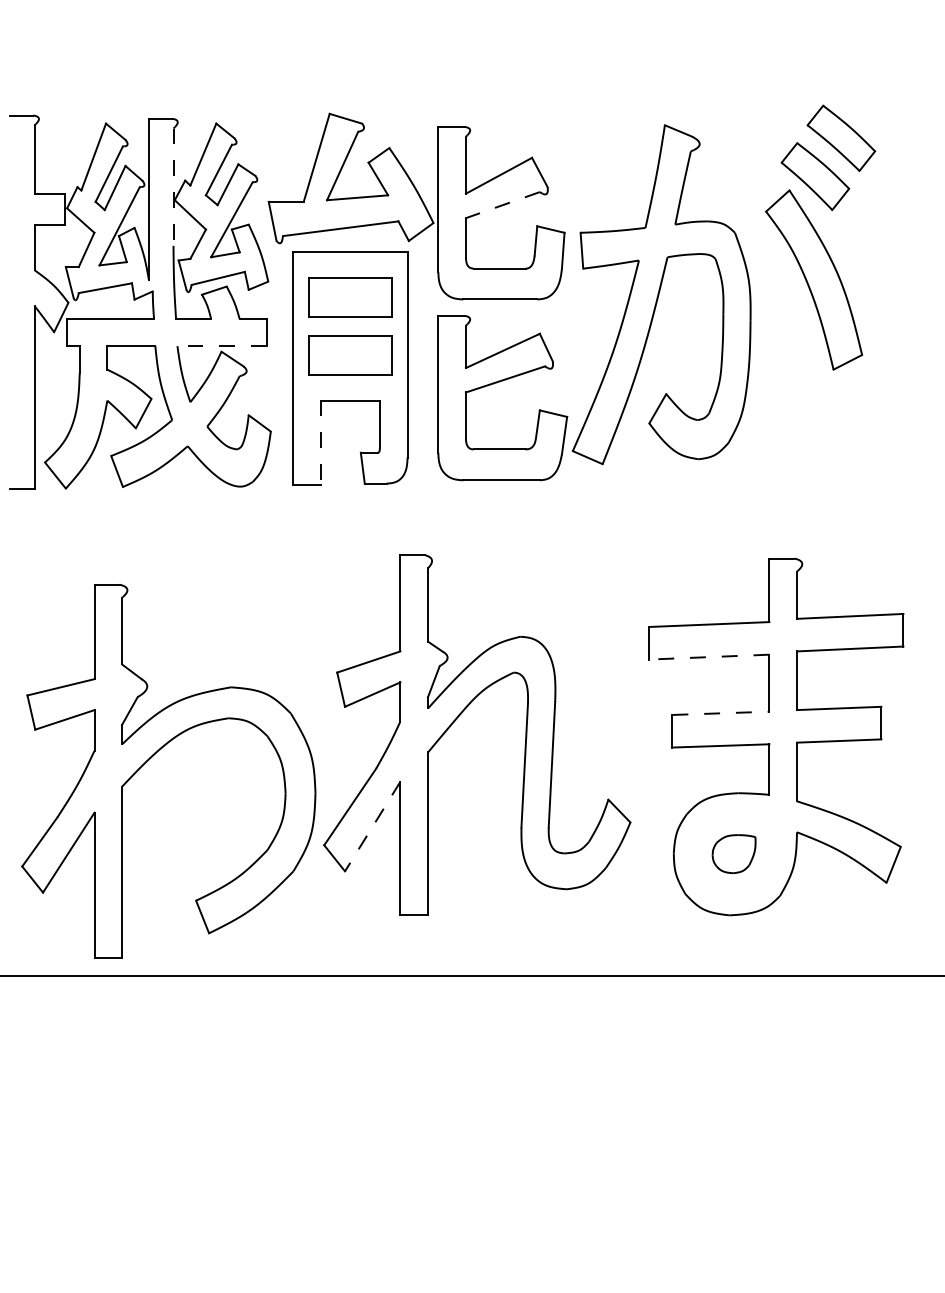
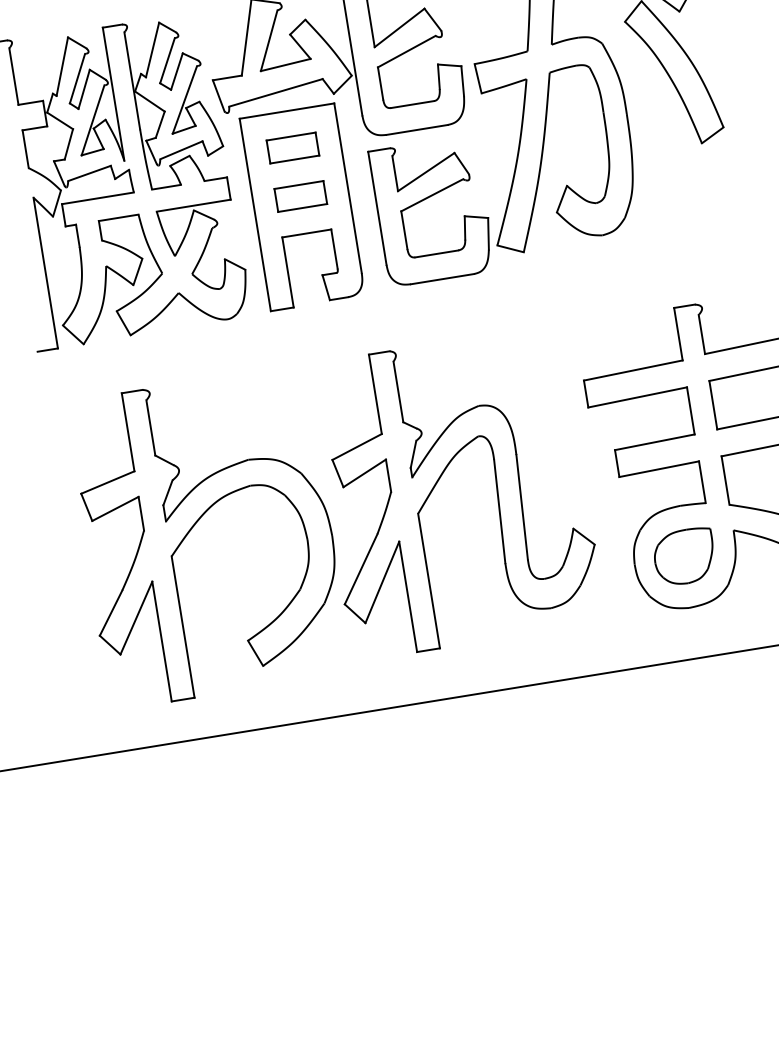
line: (173, 187) -> (132, 81), dashed -> solid
line: (502, 205) -> (406, 52), dashed -> solid
part: (350, 296) -> (293, 147), size x0.71
line: (222, 346) -> (194, 205), dashed -> solid
part: (350, 355) -> (300, 196), size x0.71
line: (320, 443) -> (287, 272), dashed -> solid
line: (708, 657) -> (637, 397), dashed -> solid
line: (721, 713) -> (655, 442), dashed -> solid
part: (153, 756) -> (193, 527), moved
line: (372, 826) -> (382, 582), dashed -> solid
part: (733, 853) -> (683, 556), size x1.67

